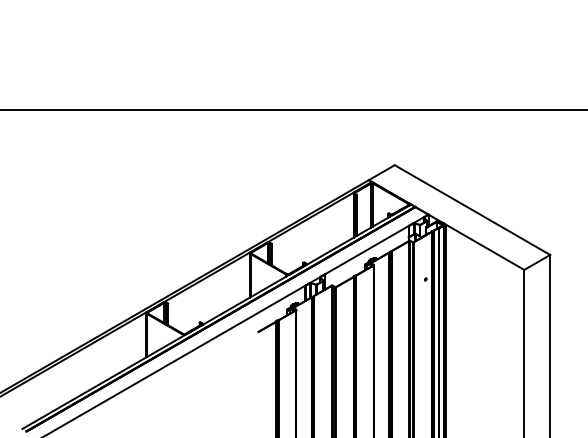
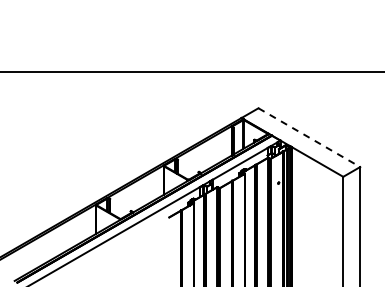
line: (472, 209) -> (309, 137), solid -> dashed

